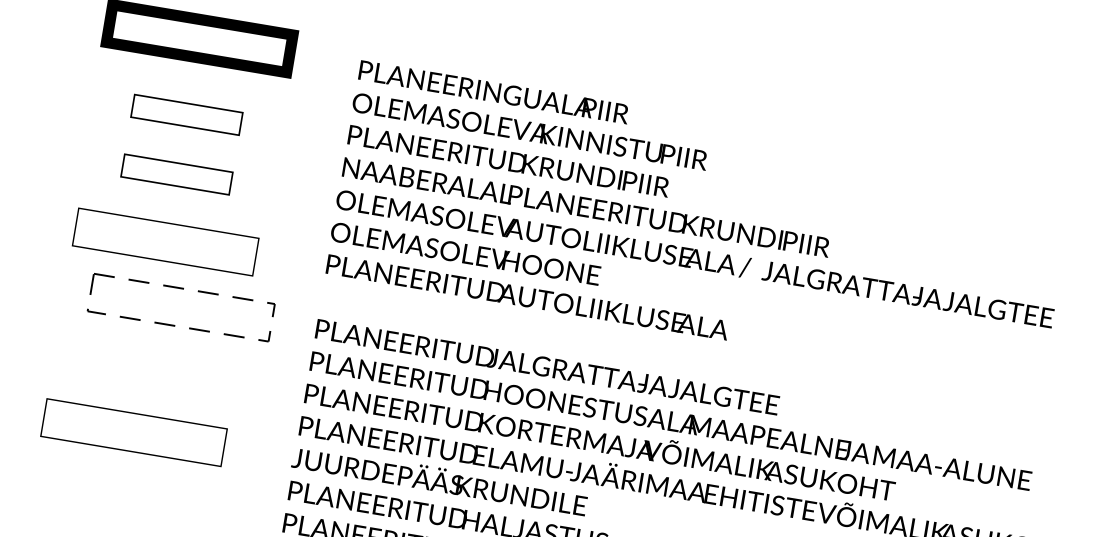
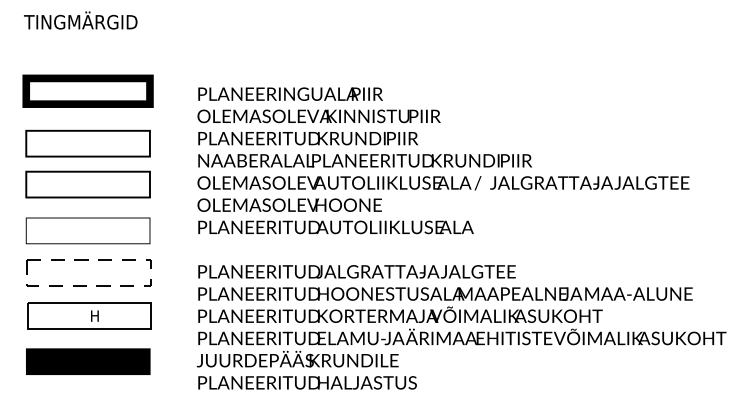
part: (186, 114) -> (87, 143), size x1.67
part: (176, 174) -> (87, 184), size x1.67
part: (183, 289) -> (88, 260), moved
part: (147, 365) -> (89, 315), added
fill: (134, 432) -> (88, 361), added

